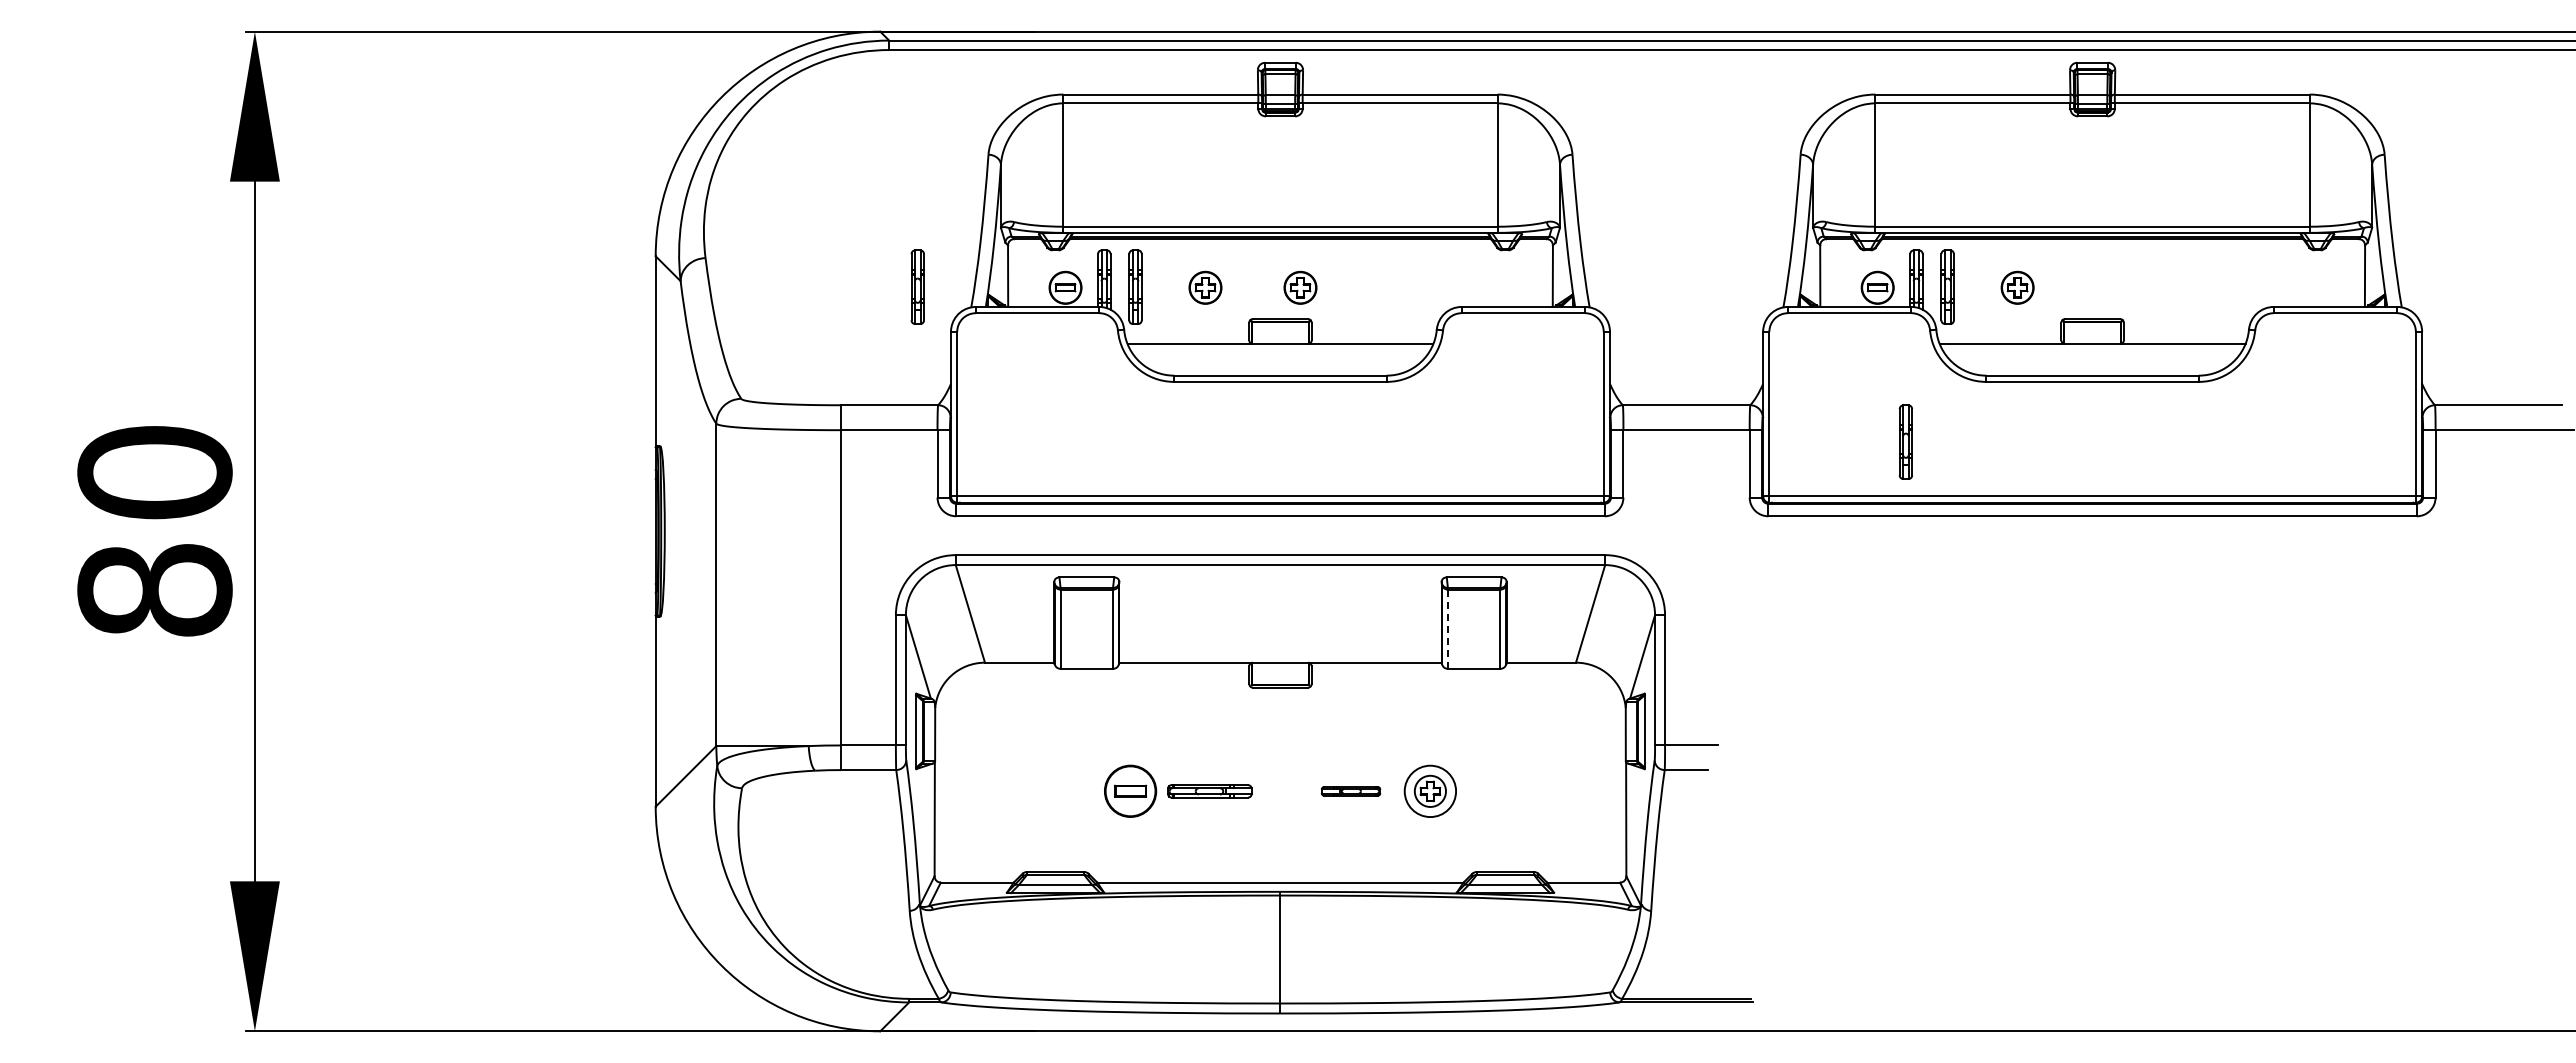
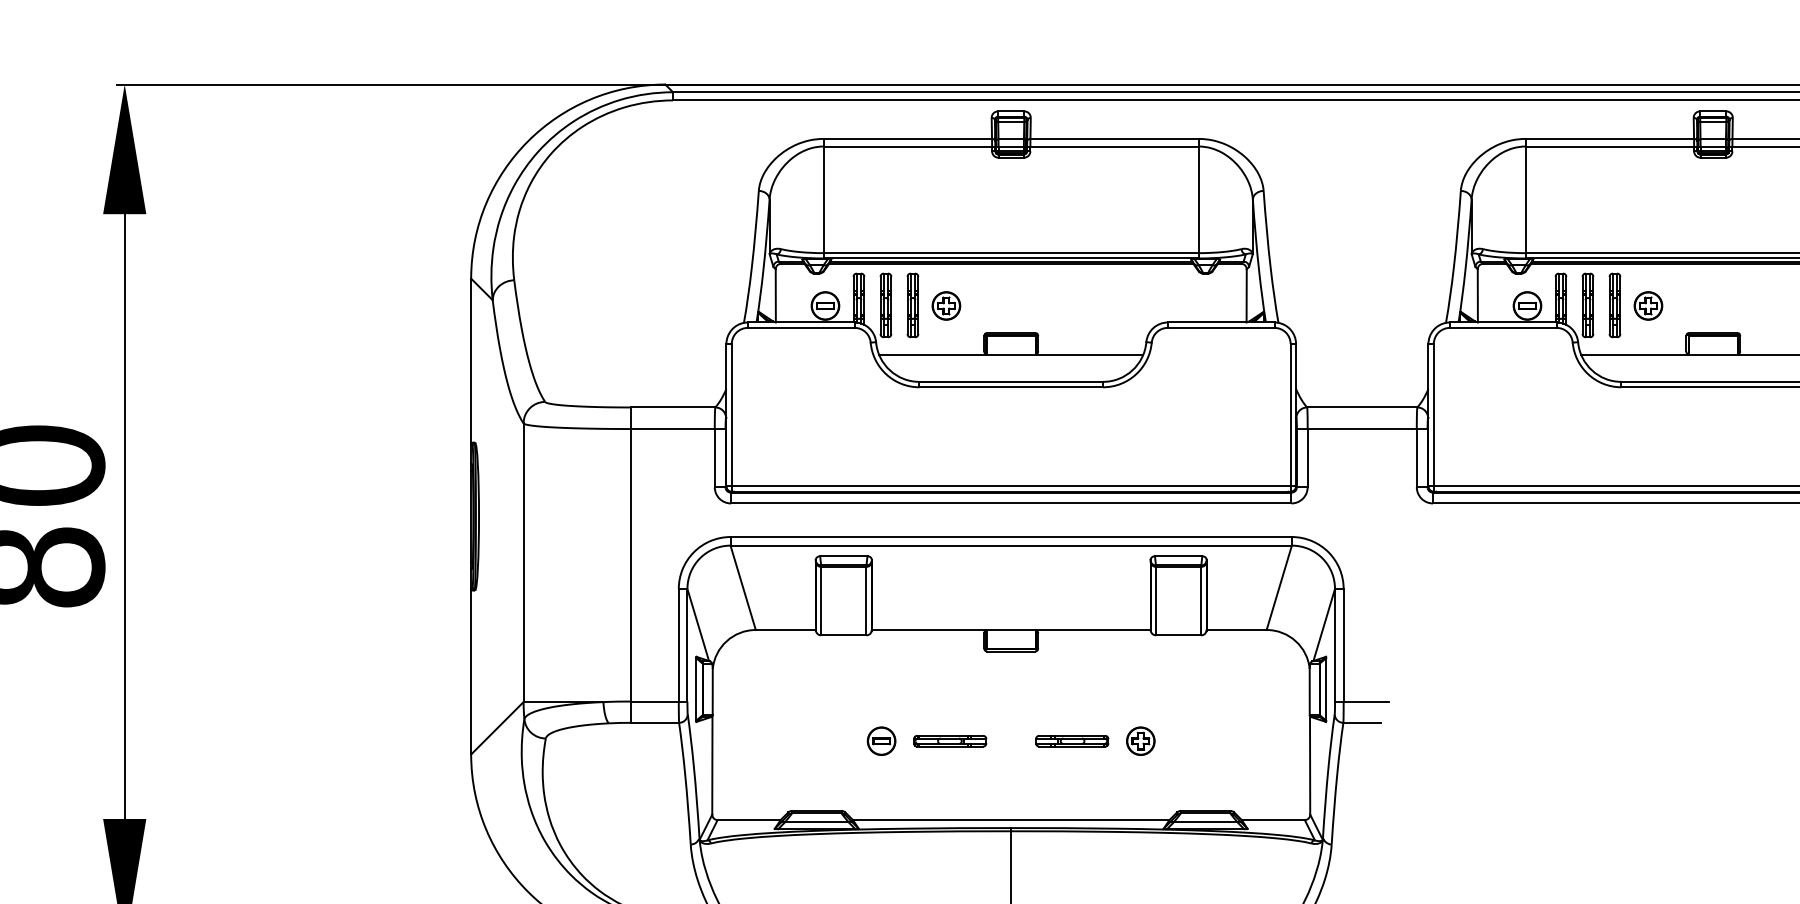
part: (917, 286) -> (912, 304), moved
part: (1300, 287) -> (1028, 305), removed
part: (1905, 441) -> (1614, 304), moved
line: (1448, 629) -> (1156, 601), dashed -> solid
part: (1130, 791) -> (881, 741), size x0.62
part: (1350, 791) -> (1071, 741), size x1.43
circle: (1430, 791) -> (1140, 741), size x0.62

